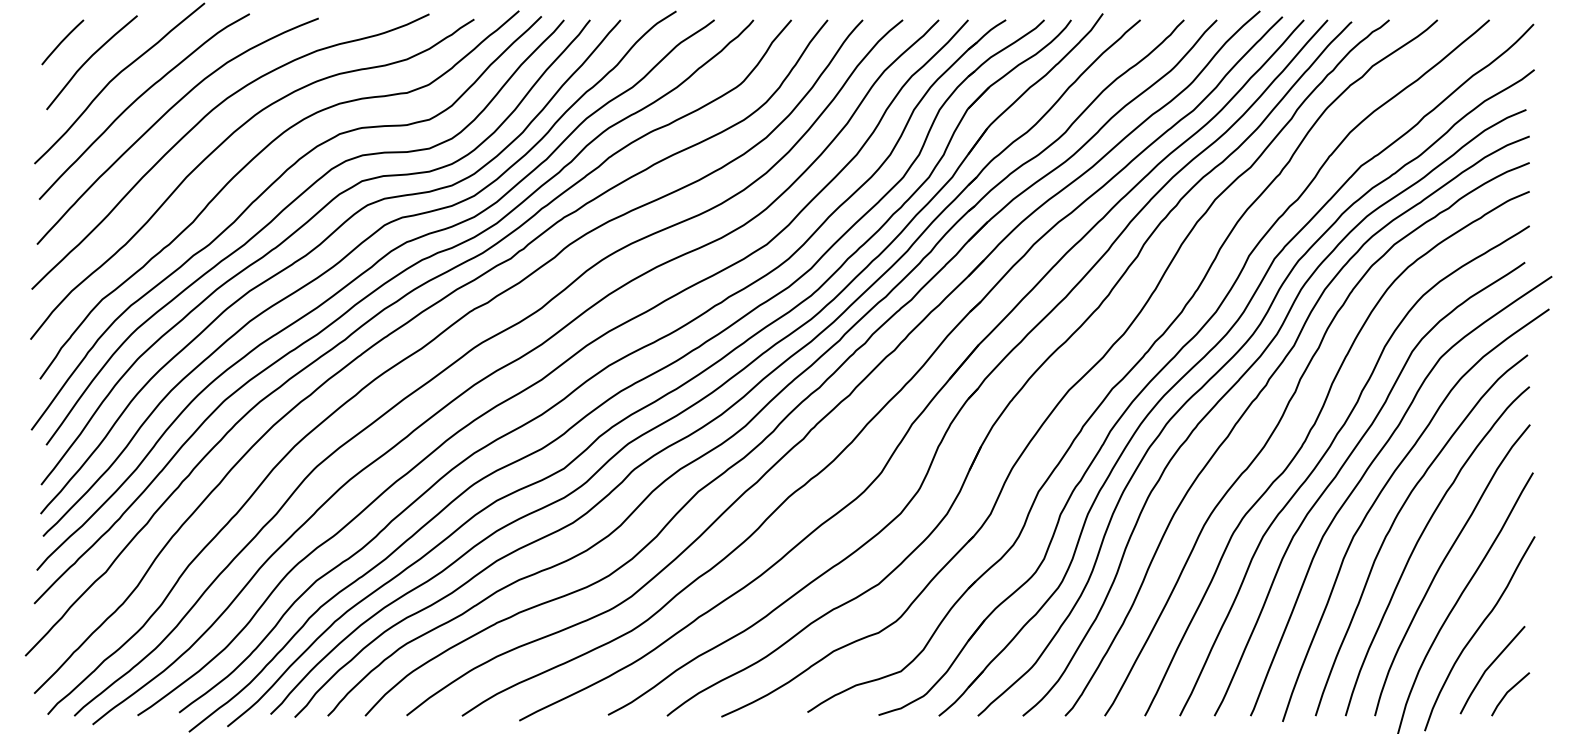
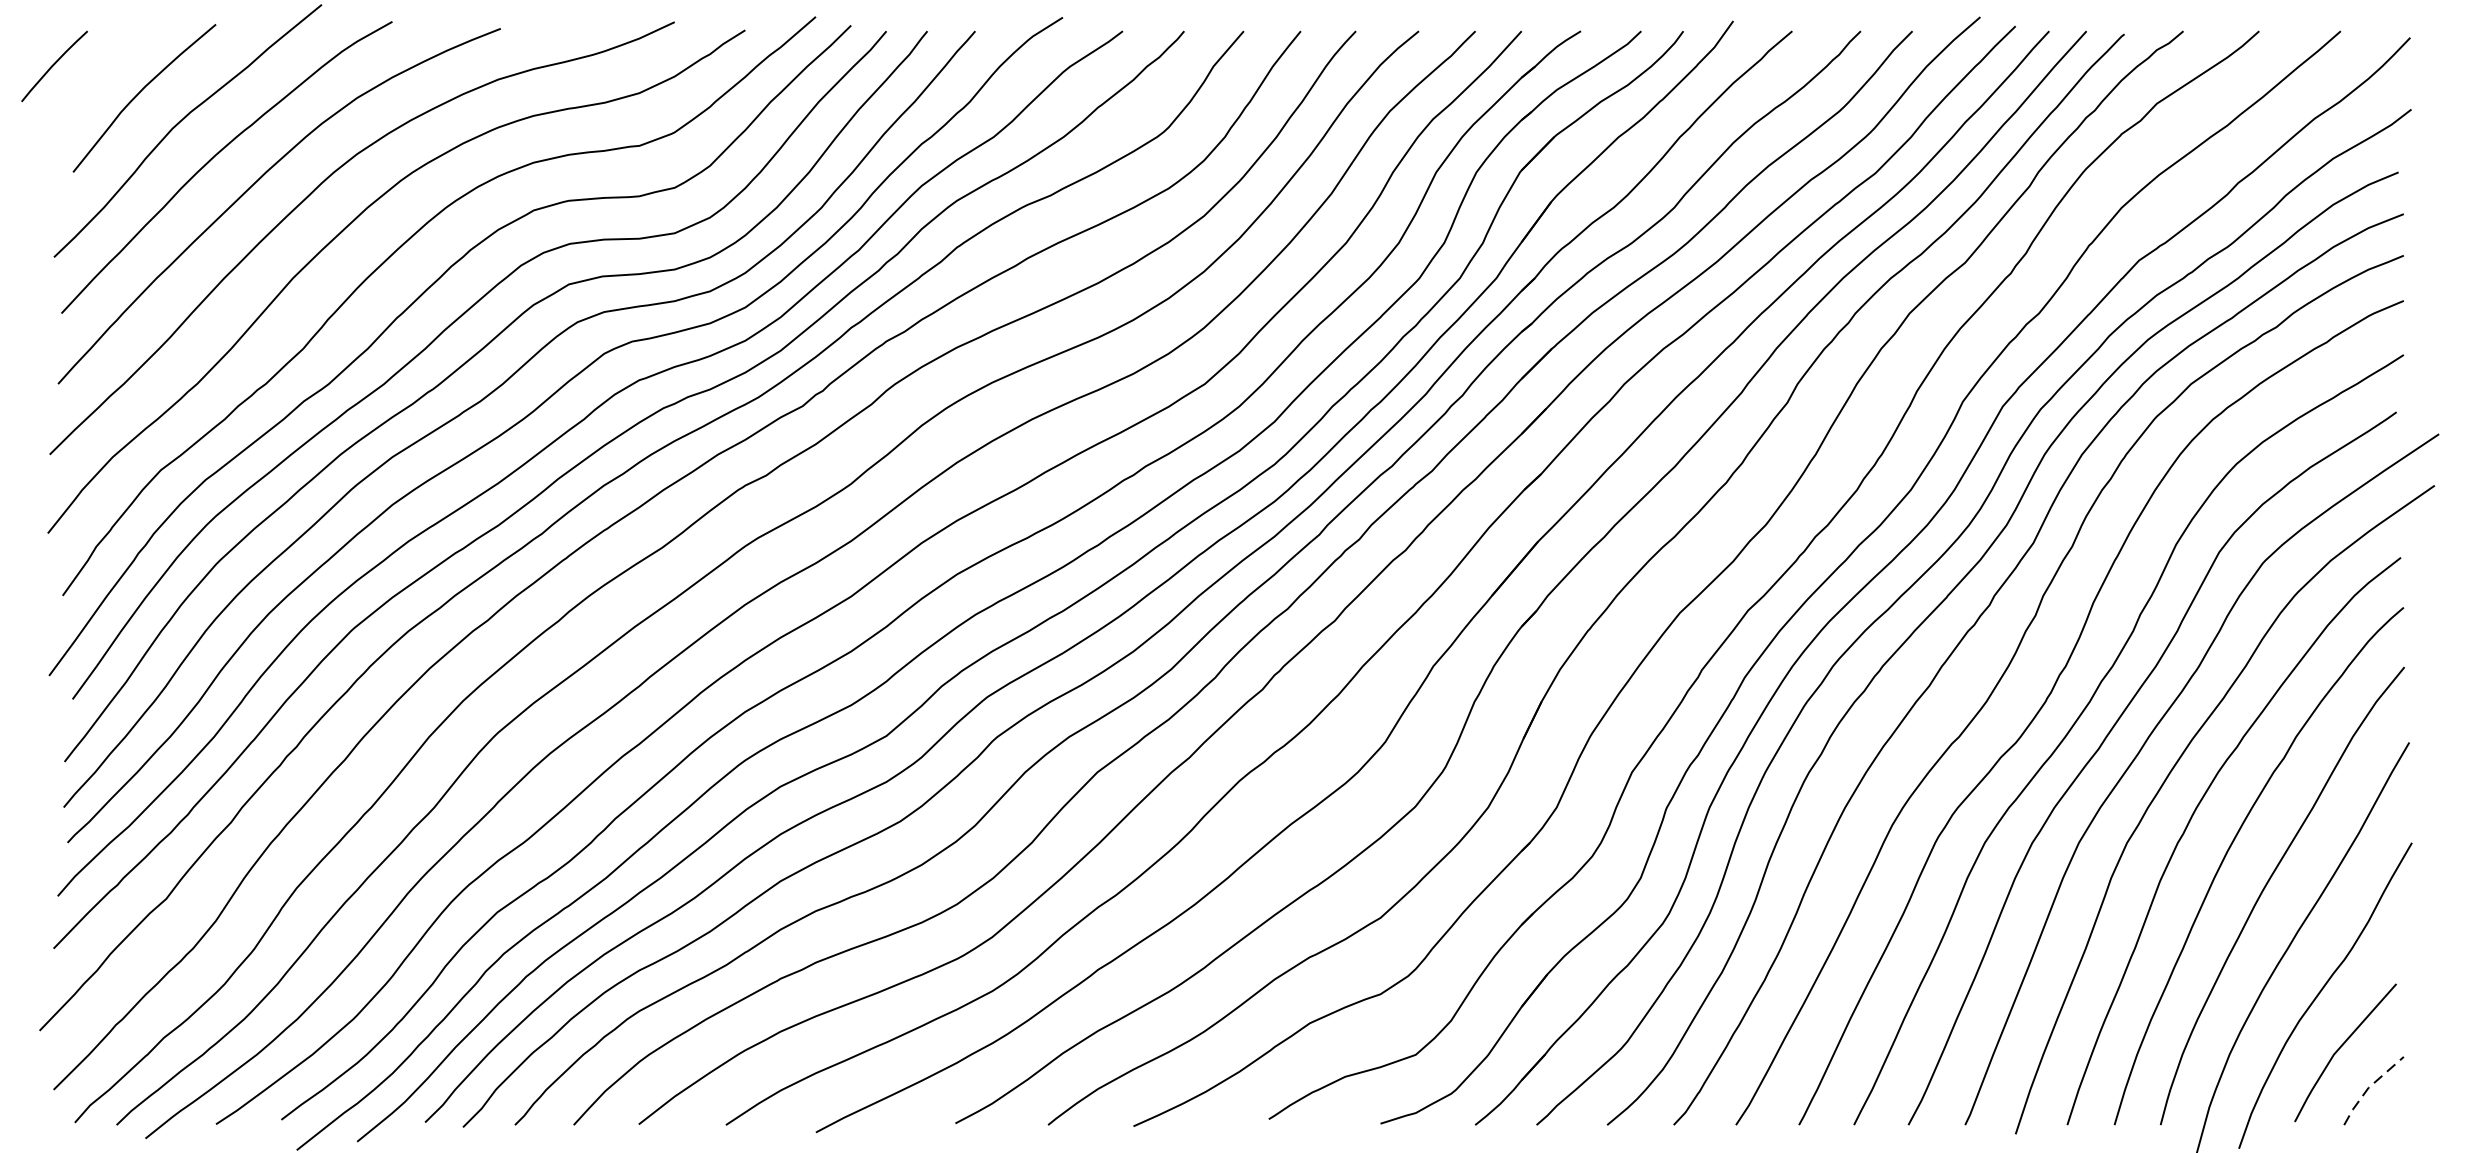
line: (62, 42) -> (54, 66), moved
line: (1507, 692) -> (2368, 1088), solid -> dashed

